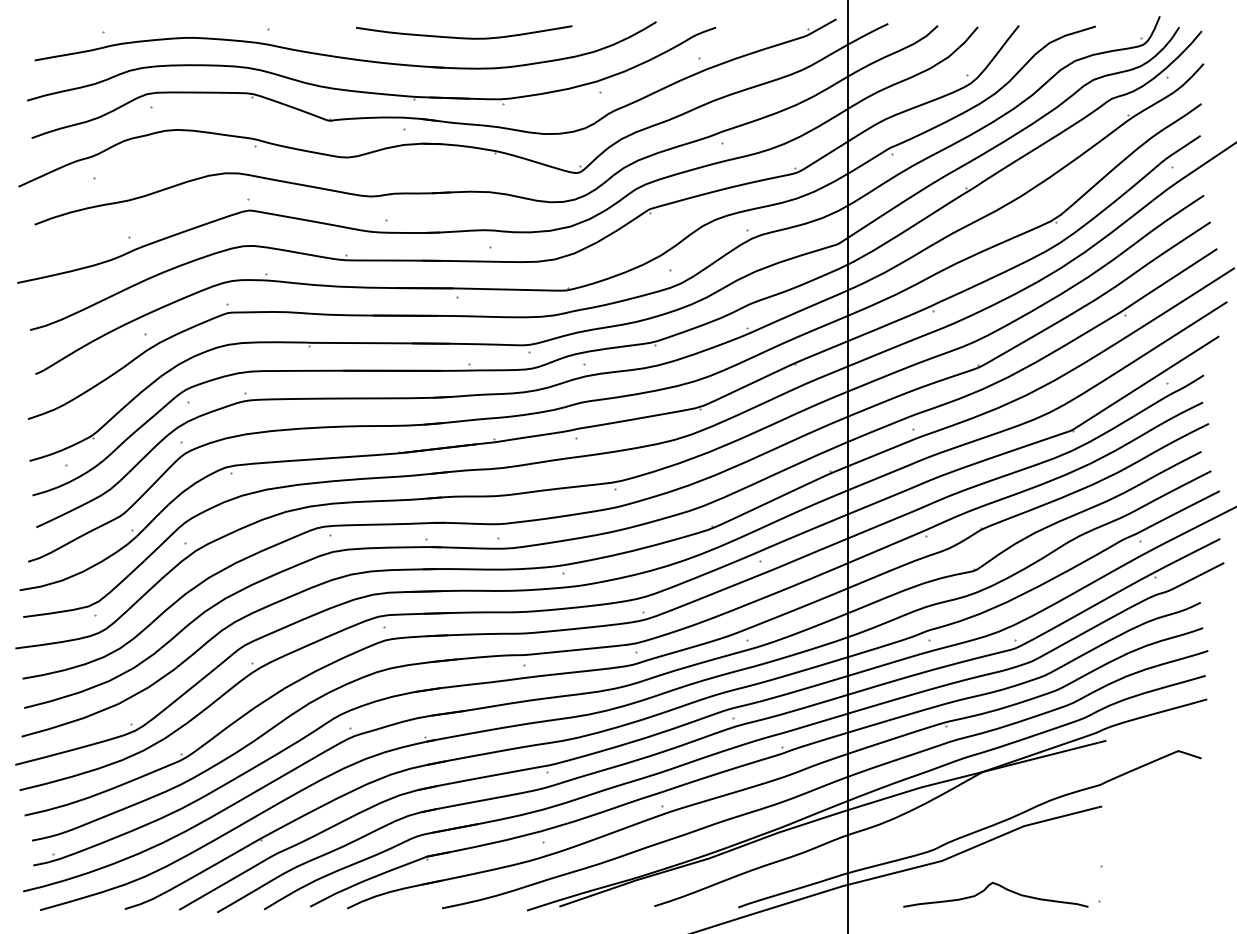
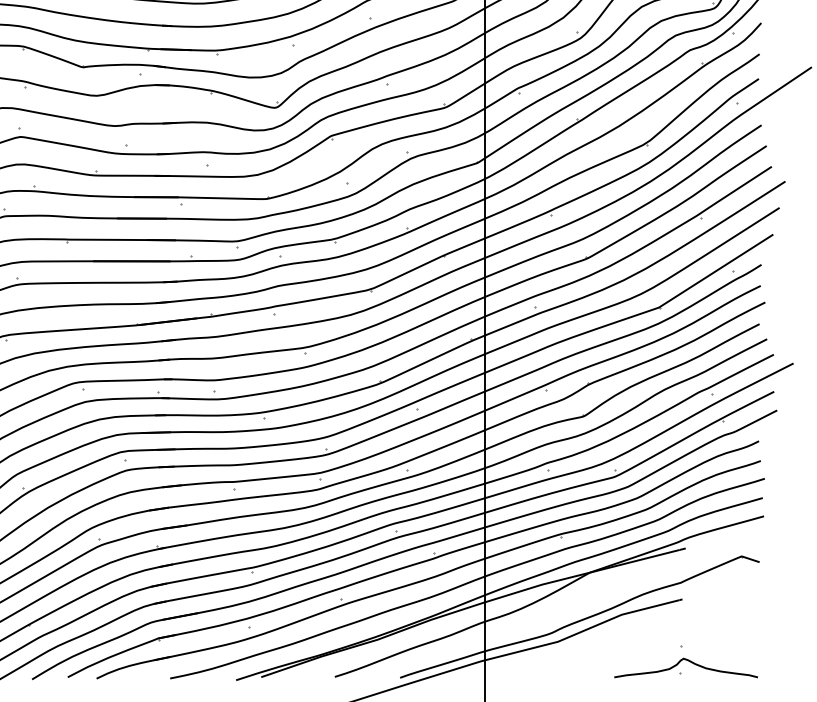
curve: (999, 886) -> (688, 661), moved

